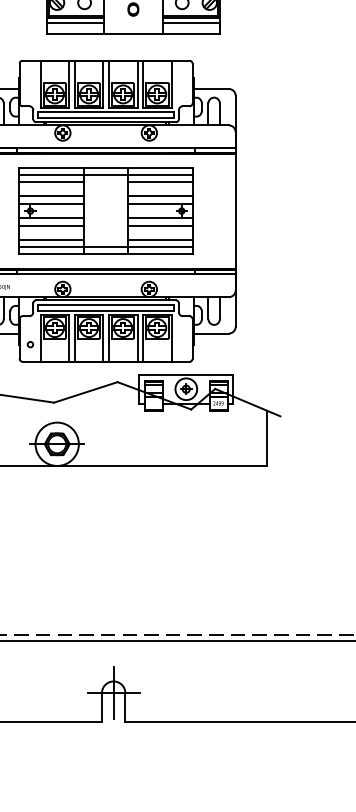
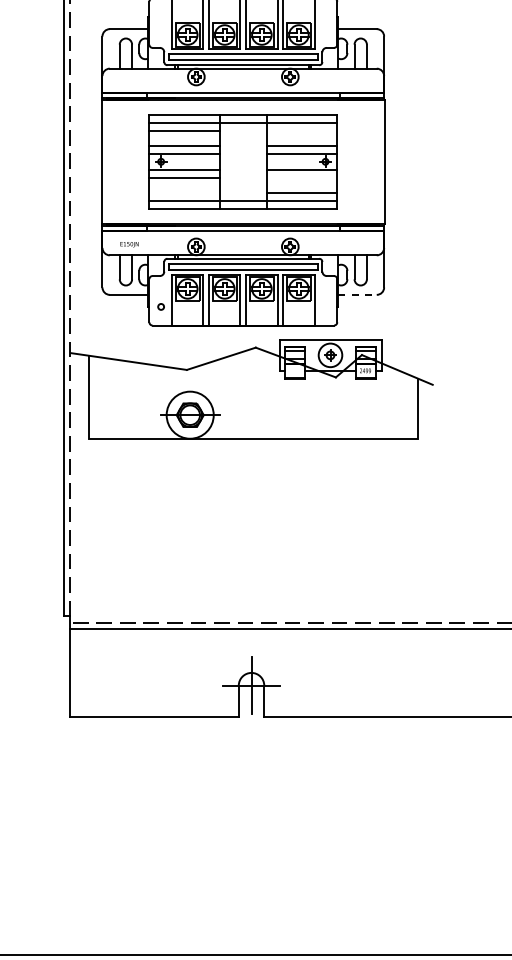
line: (159, 182) -> (301, 130), removed
line: (159, 225) -> (301, 177), removed
line: (51, 240) -> (184, 193), removed
line: (212, 333) -> (358, 294), solid -> dashed

